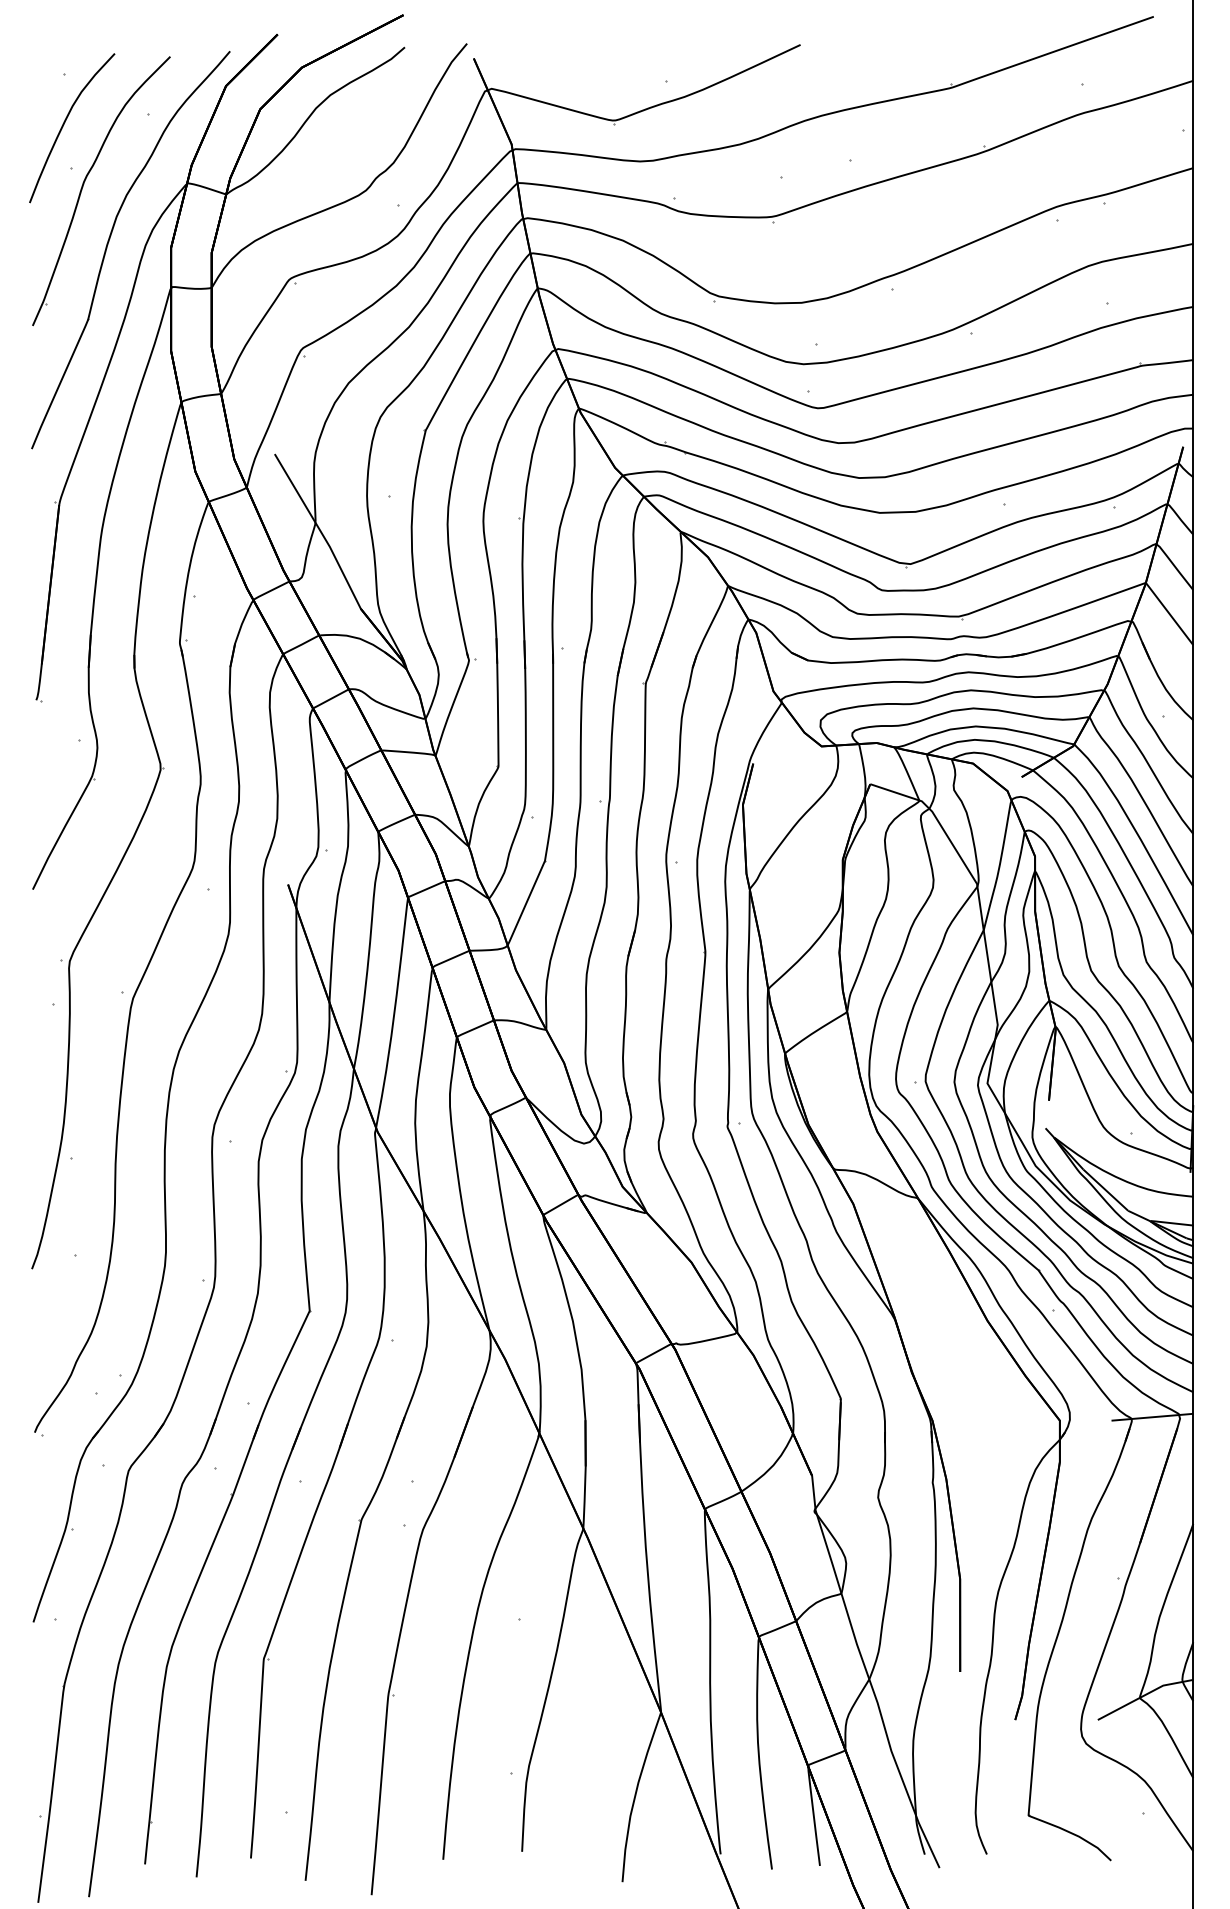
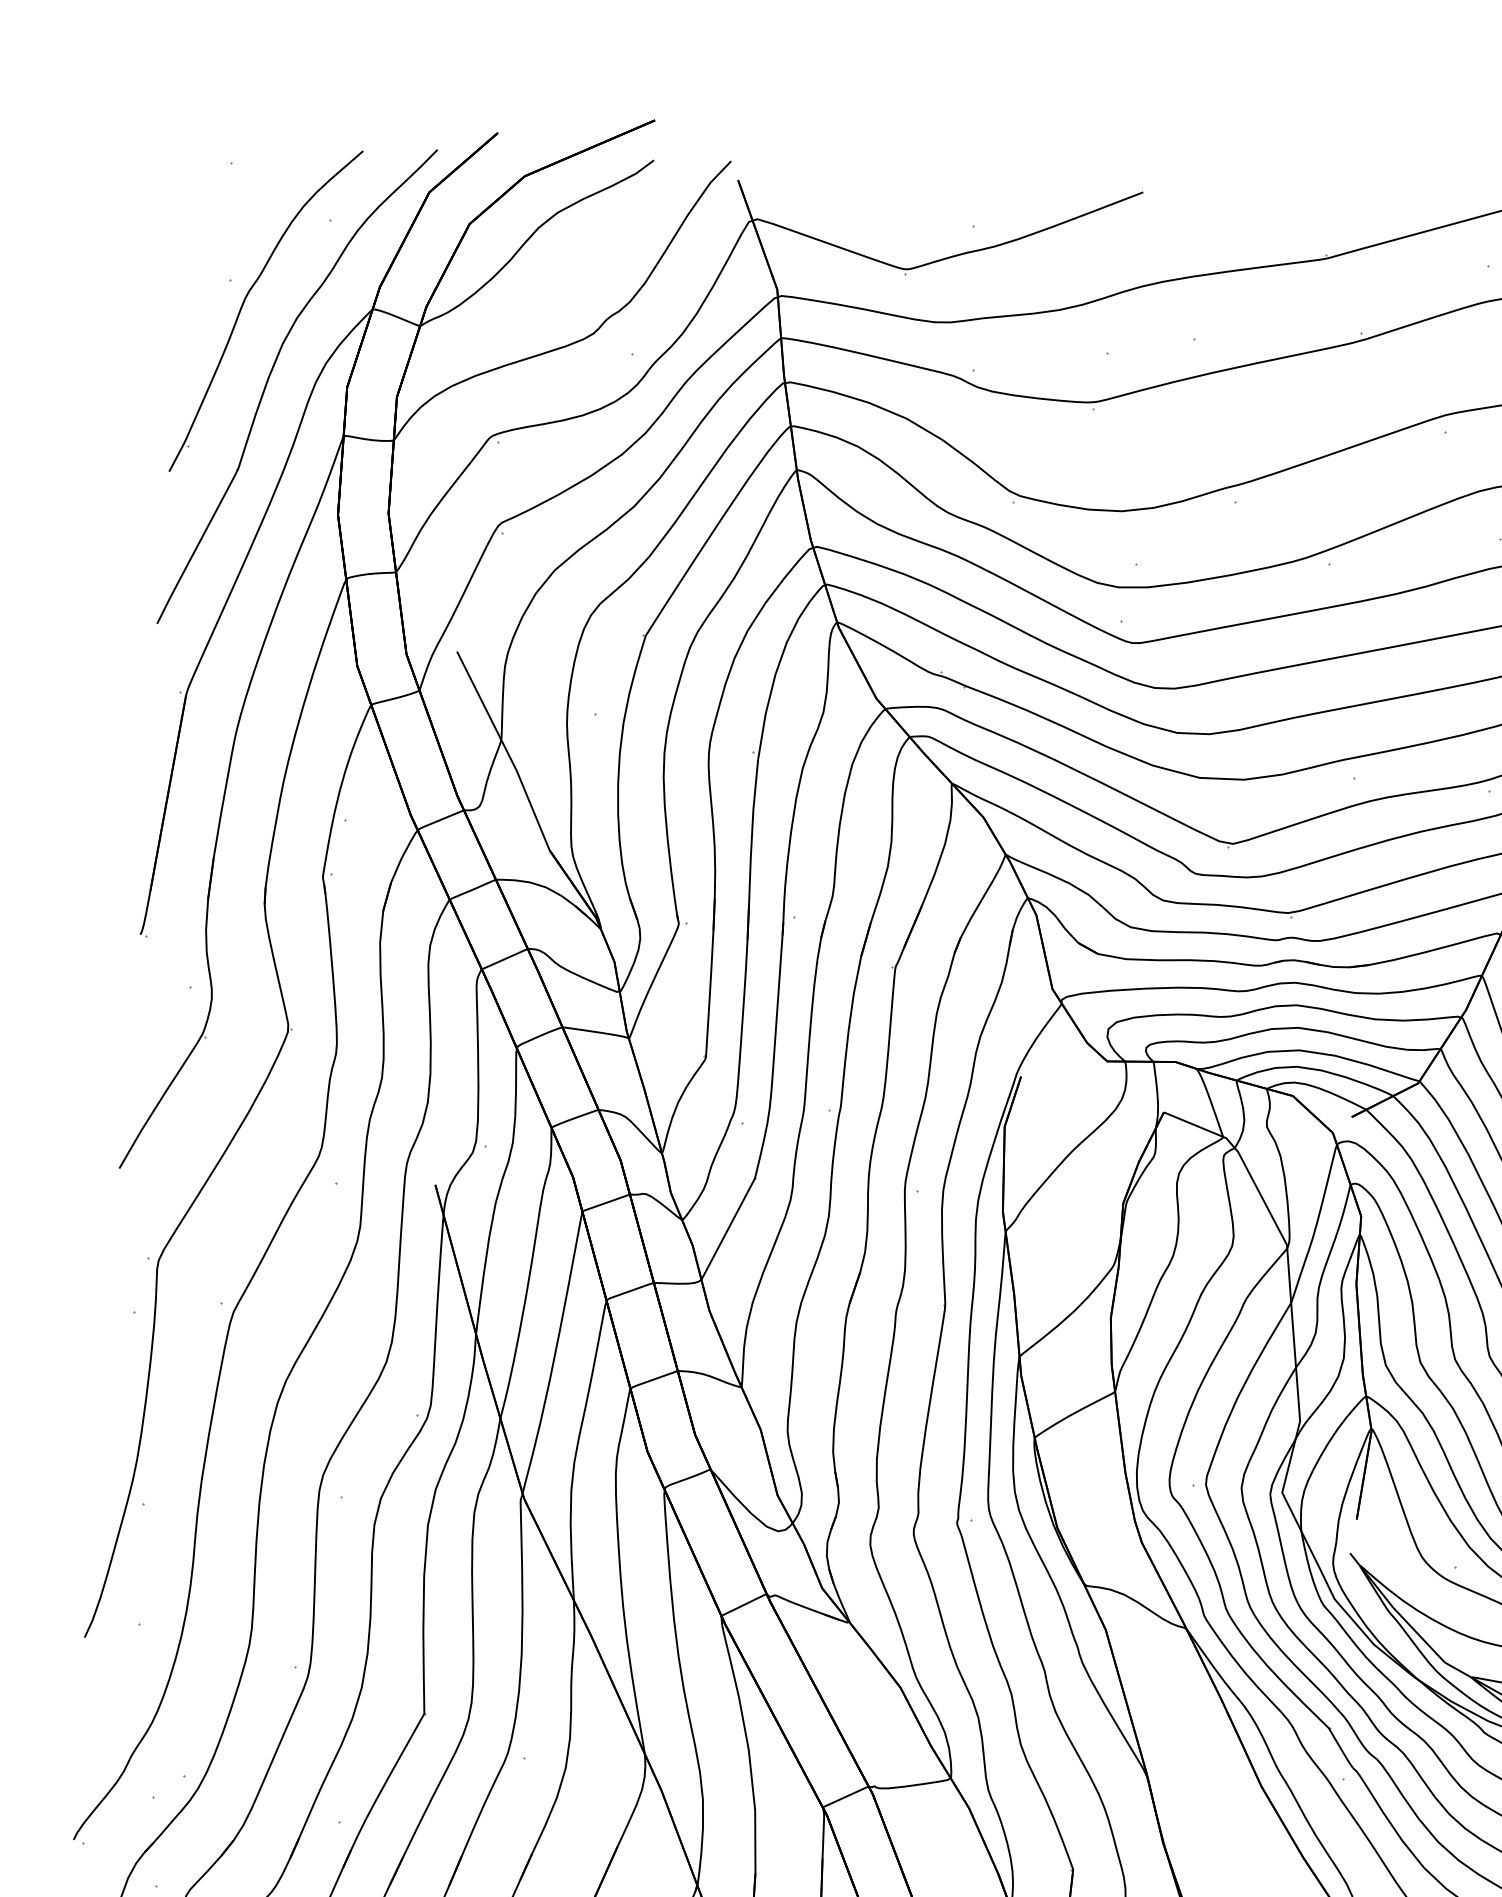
curve: (64, 124) -> (226, 225), removed

